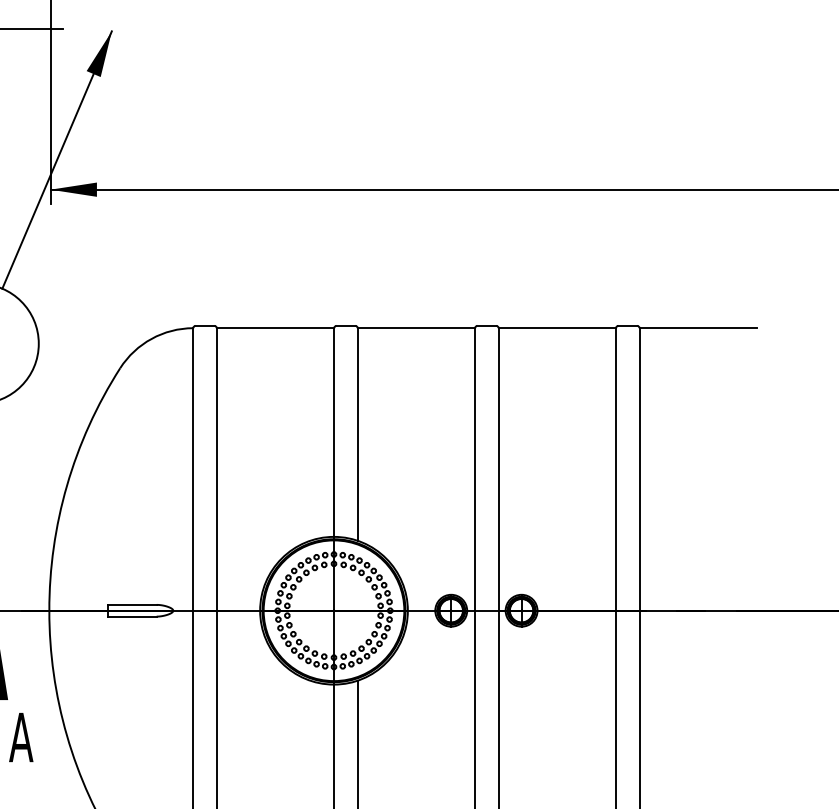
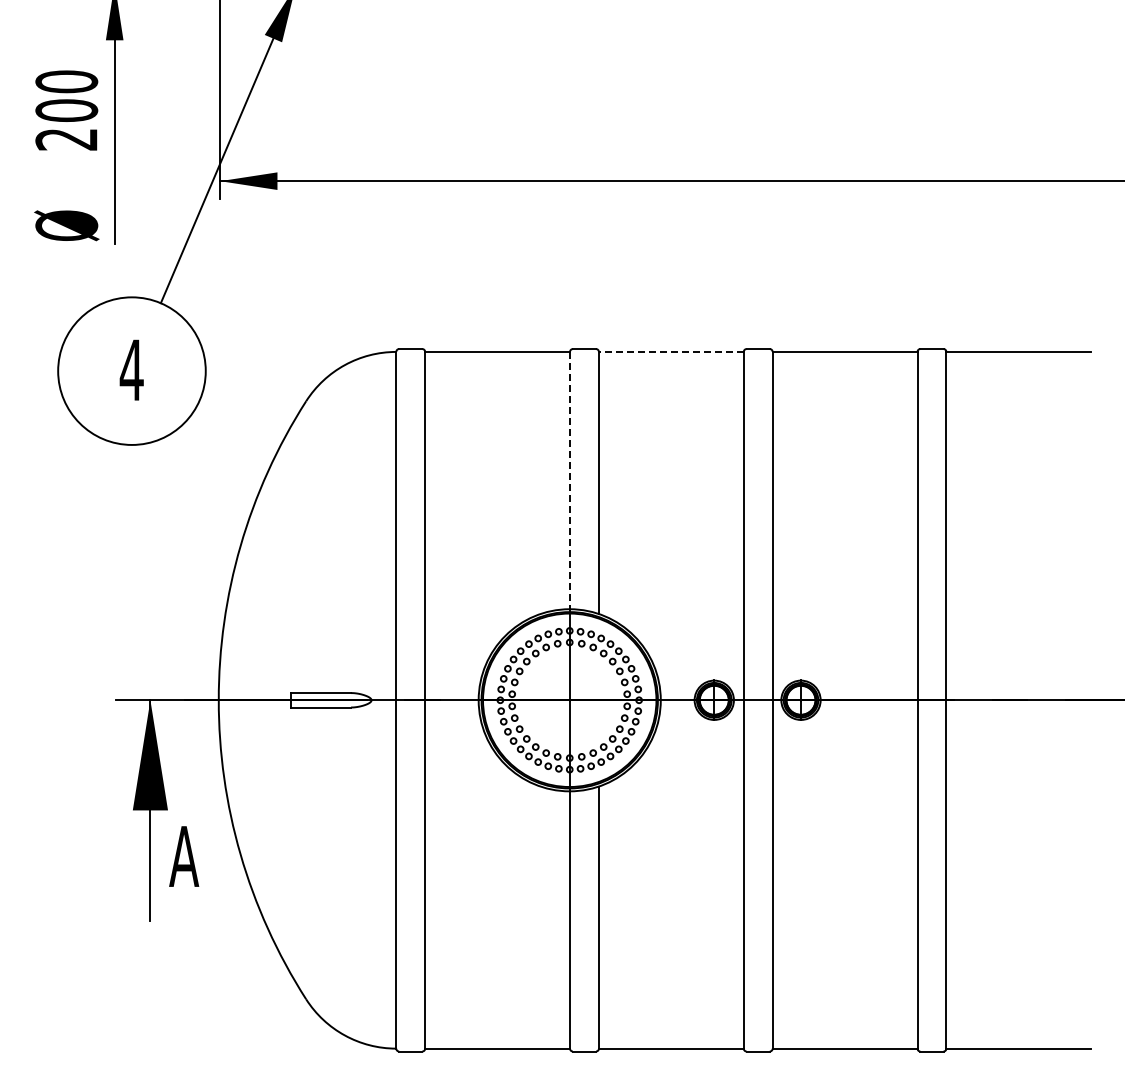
line: (415, 327) -> (670, 351), solid -> dashed
line: (334, 432) -> (570, 480), solid -> dashed

